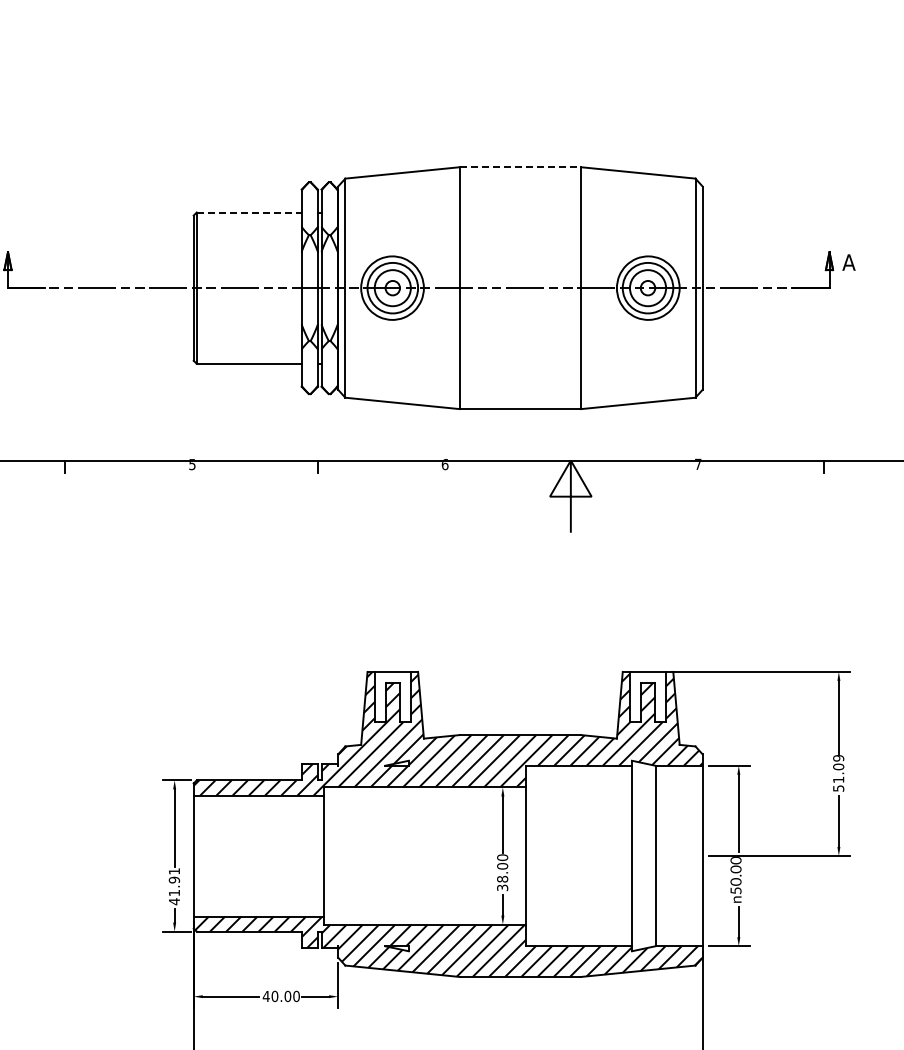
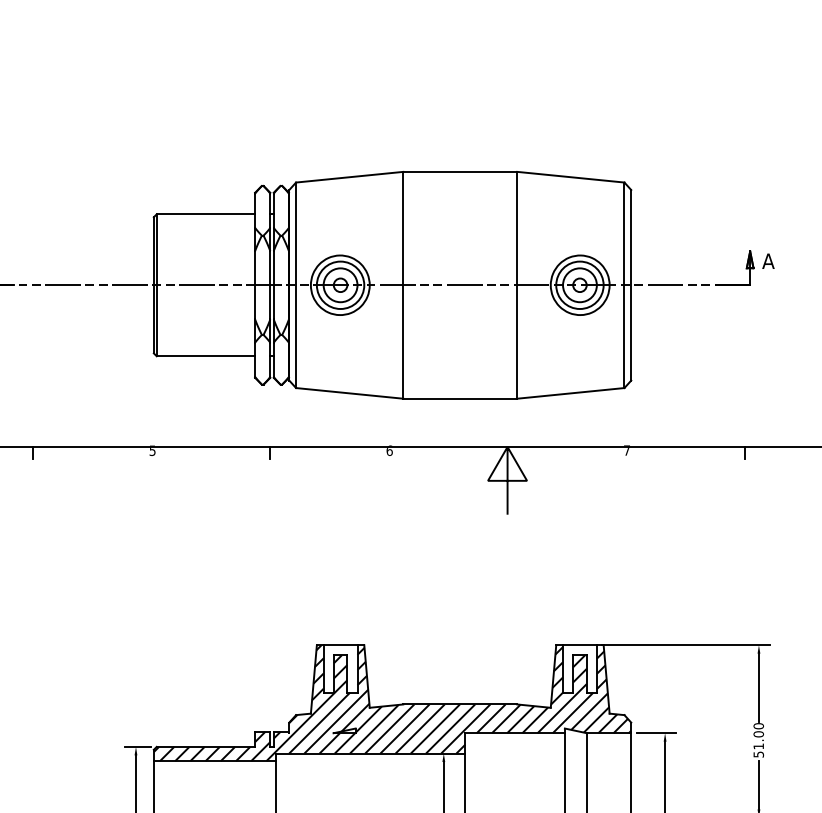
line: (520, 167) -> (460, 172), dashed -> solid
line: (249, 212) -> (206, 214), dashed -> solid
text: (838, 758) -> (758, 726), 51.09 -> 51.00

